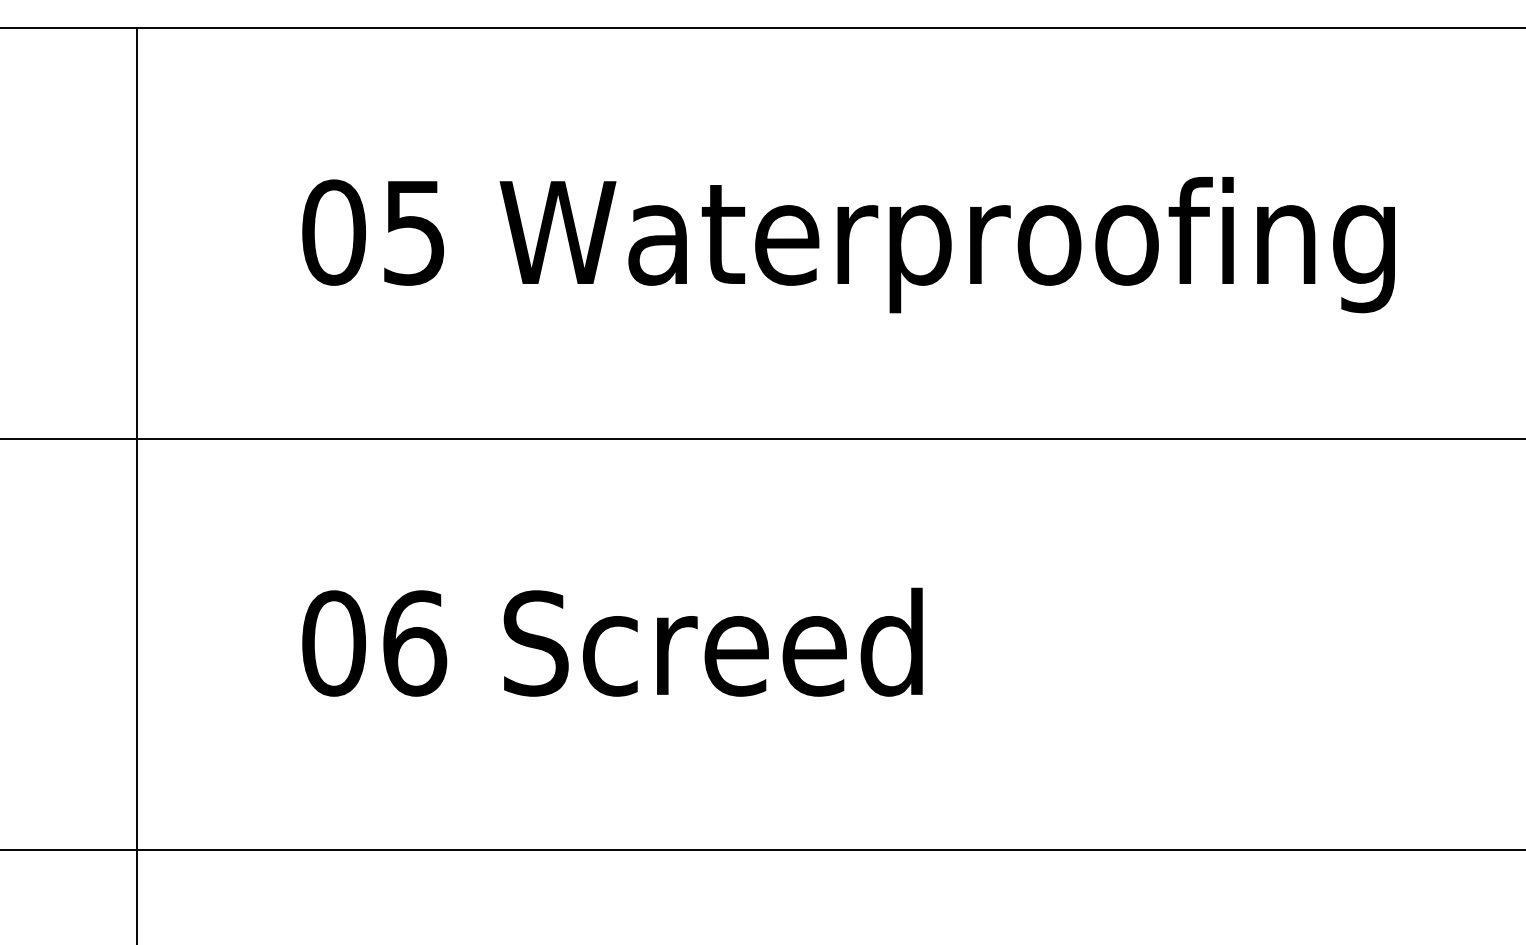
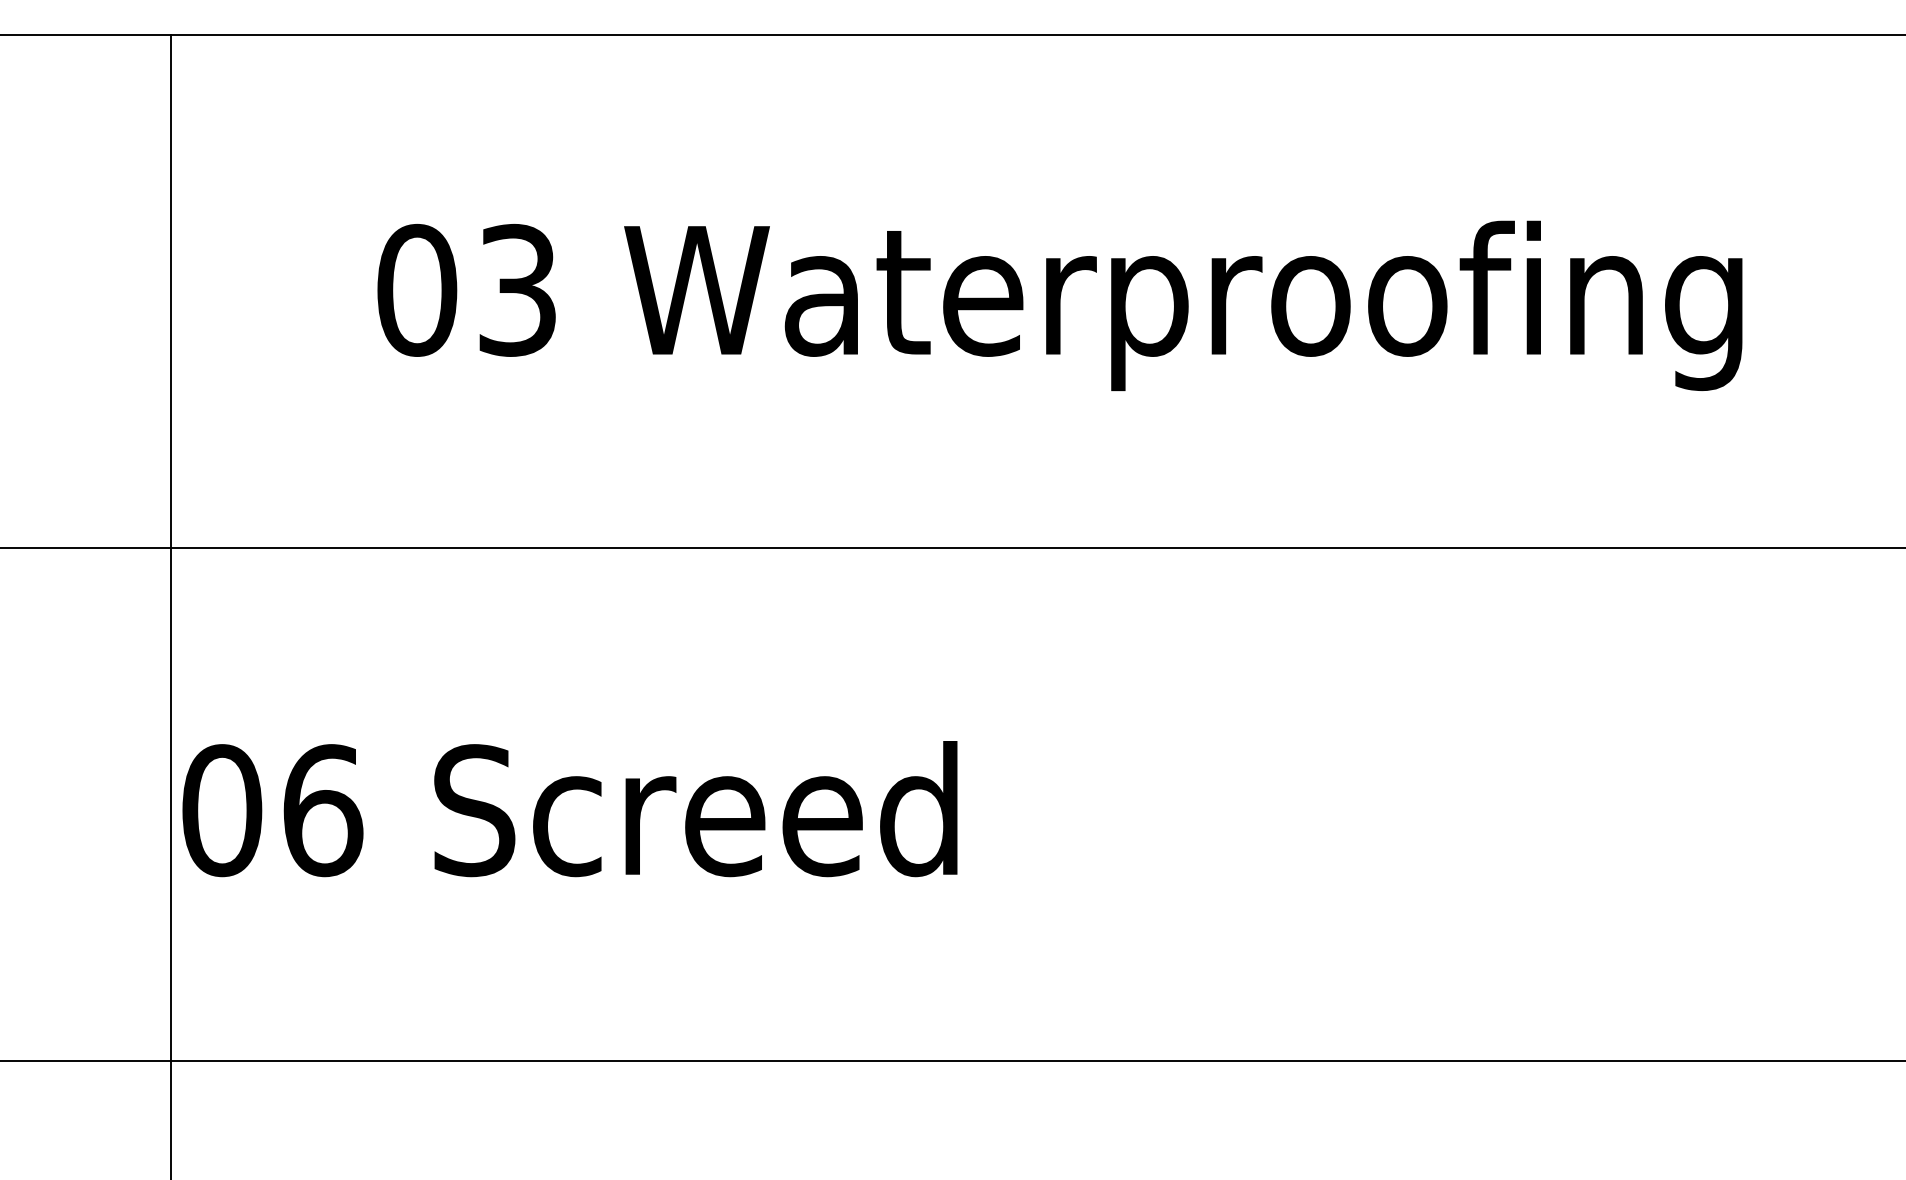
text: (414, 231) -> (517, 289), 05 -> 03
text: (612, 642) -> (569, 809), moved

